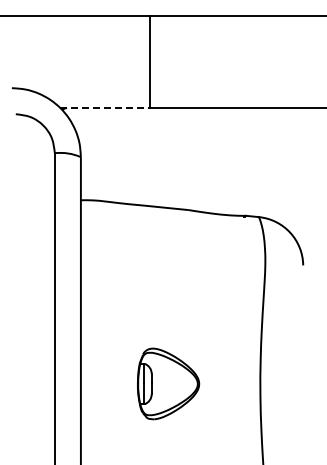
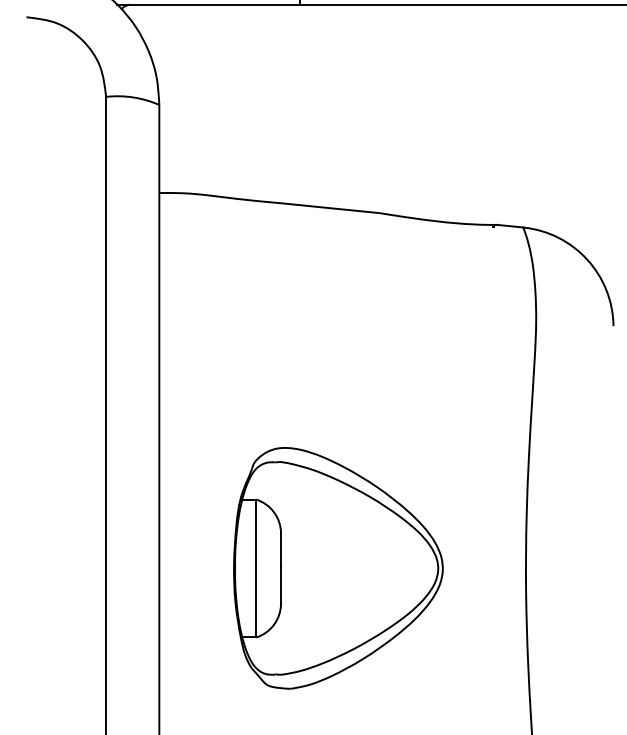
line: (105, 108) -> (209, 5), dashed -> solid
part: (168, 383) -> (338, 567), size x1.67

